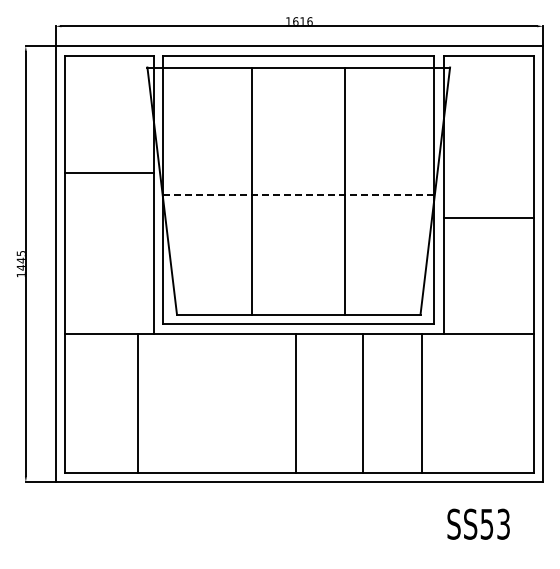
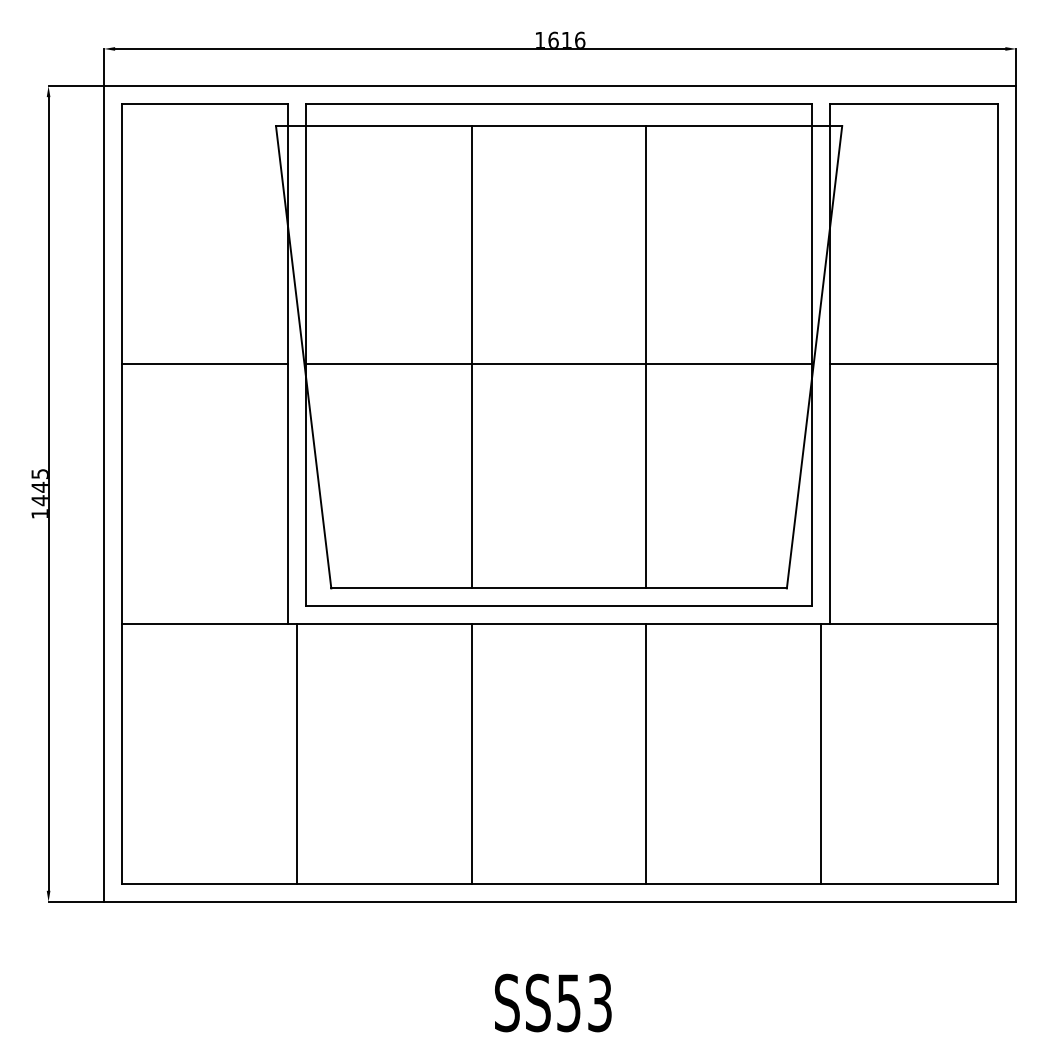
line: (109, 172) -> (205, 363), moved
line: (299, 194) -> (560, 363), dashed -> solid
line: (488, 217) -> (914, 363), moved
line: (137, 402) -> (296, 752), moved
line: (295, 402) -> (470, 752), moved
line: (363, 402) -> (646, 752), moved
line: (421, 402) -> (820, 752), moved
text: (478, 523) -> (552, 1001), moved

